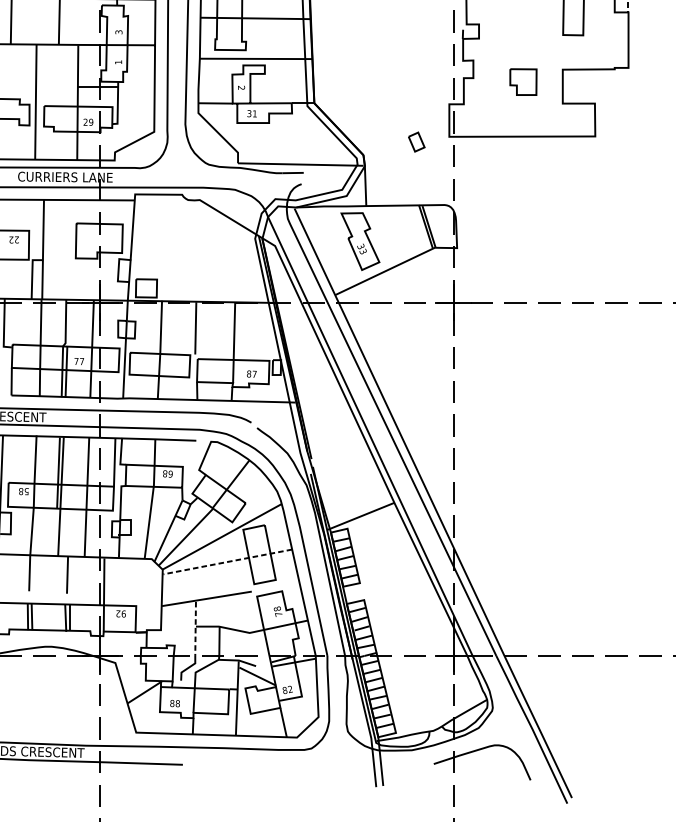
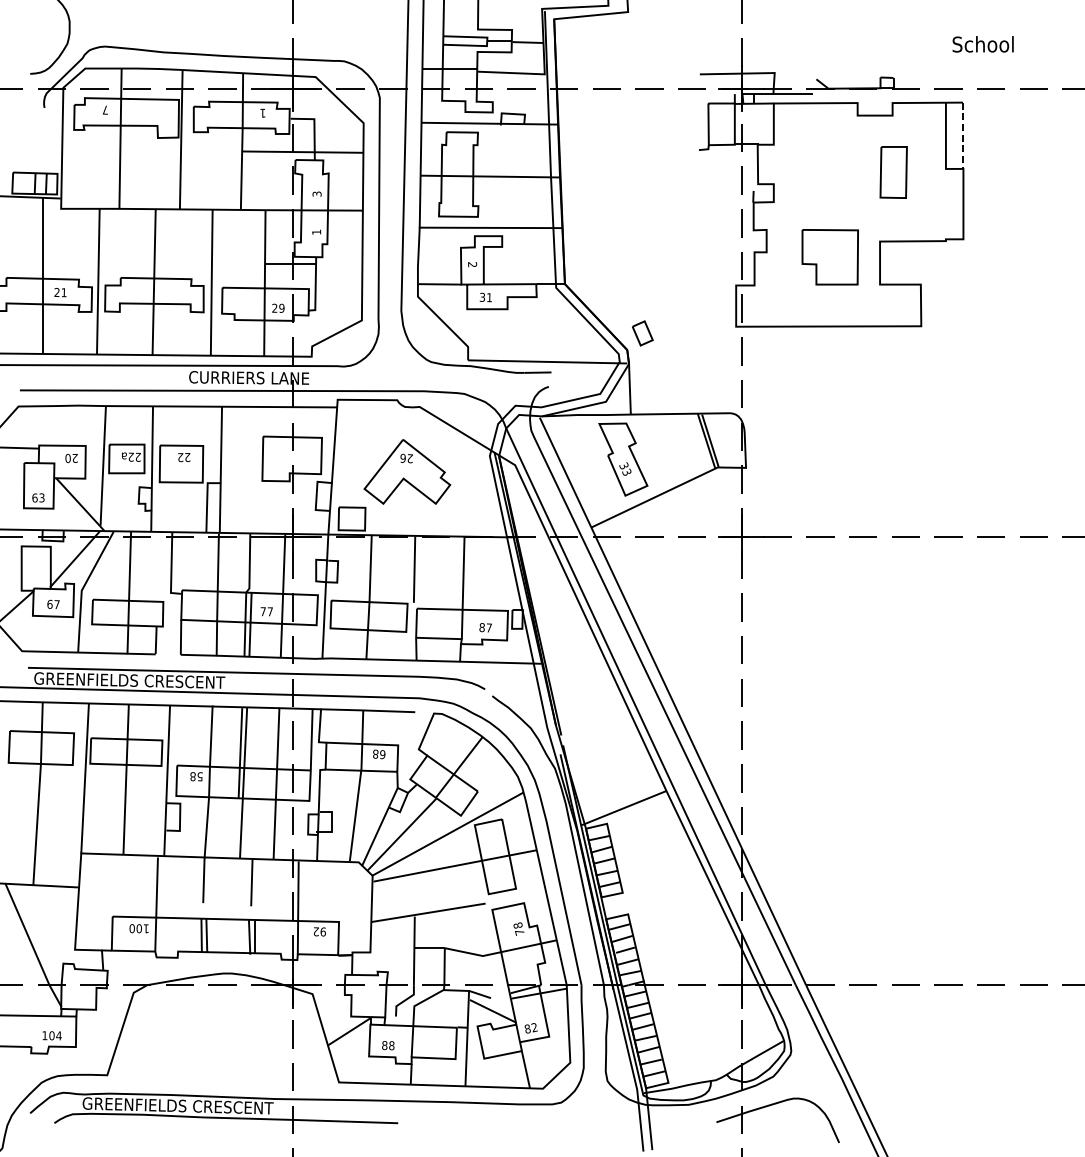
part: (522, 82) -> (829, 257), size x1.67
part: (416, 142) -> (642, 333), moved
part: (190, 250) -> (407, 471), added
line: (227, 562) -> (454, 866), dashed -> solid
line: (195, 629) -> (414, 951), dashed -> solid

